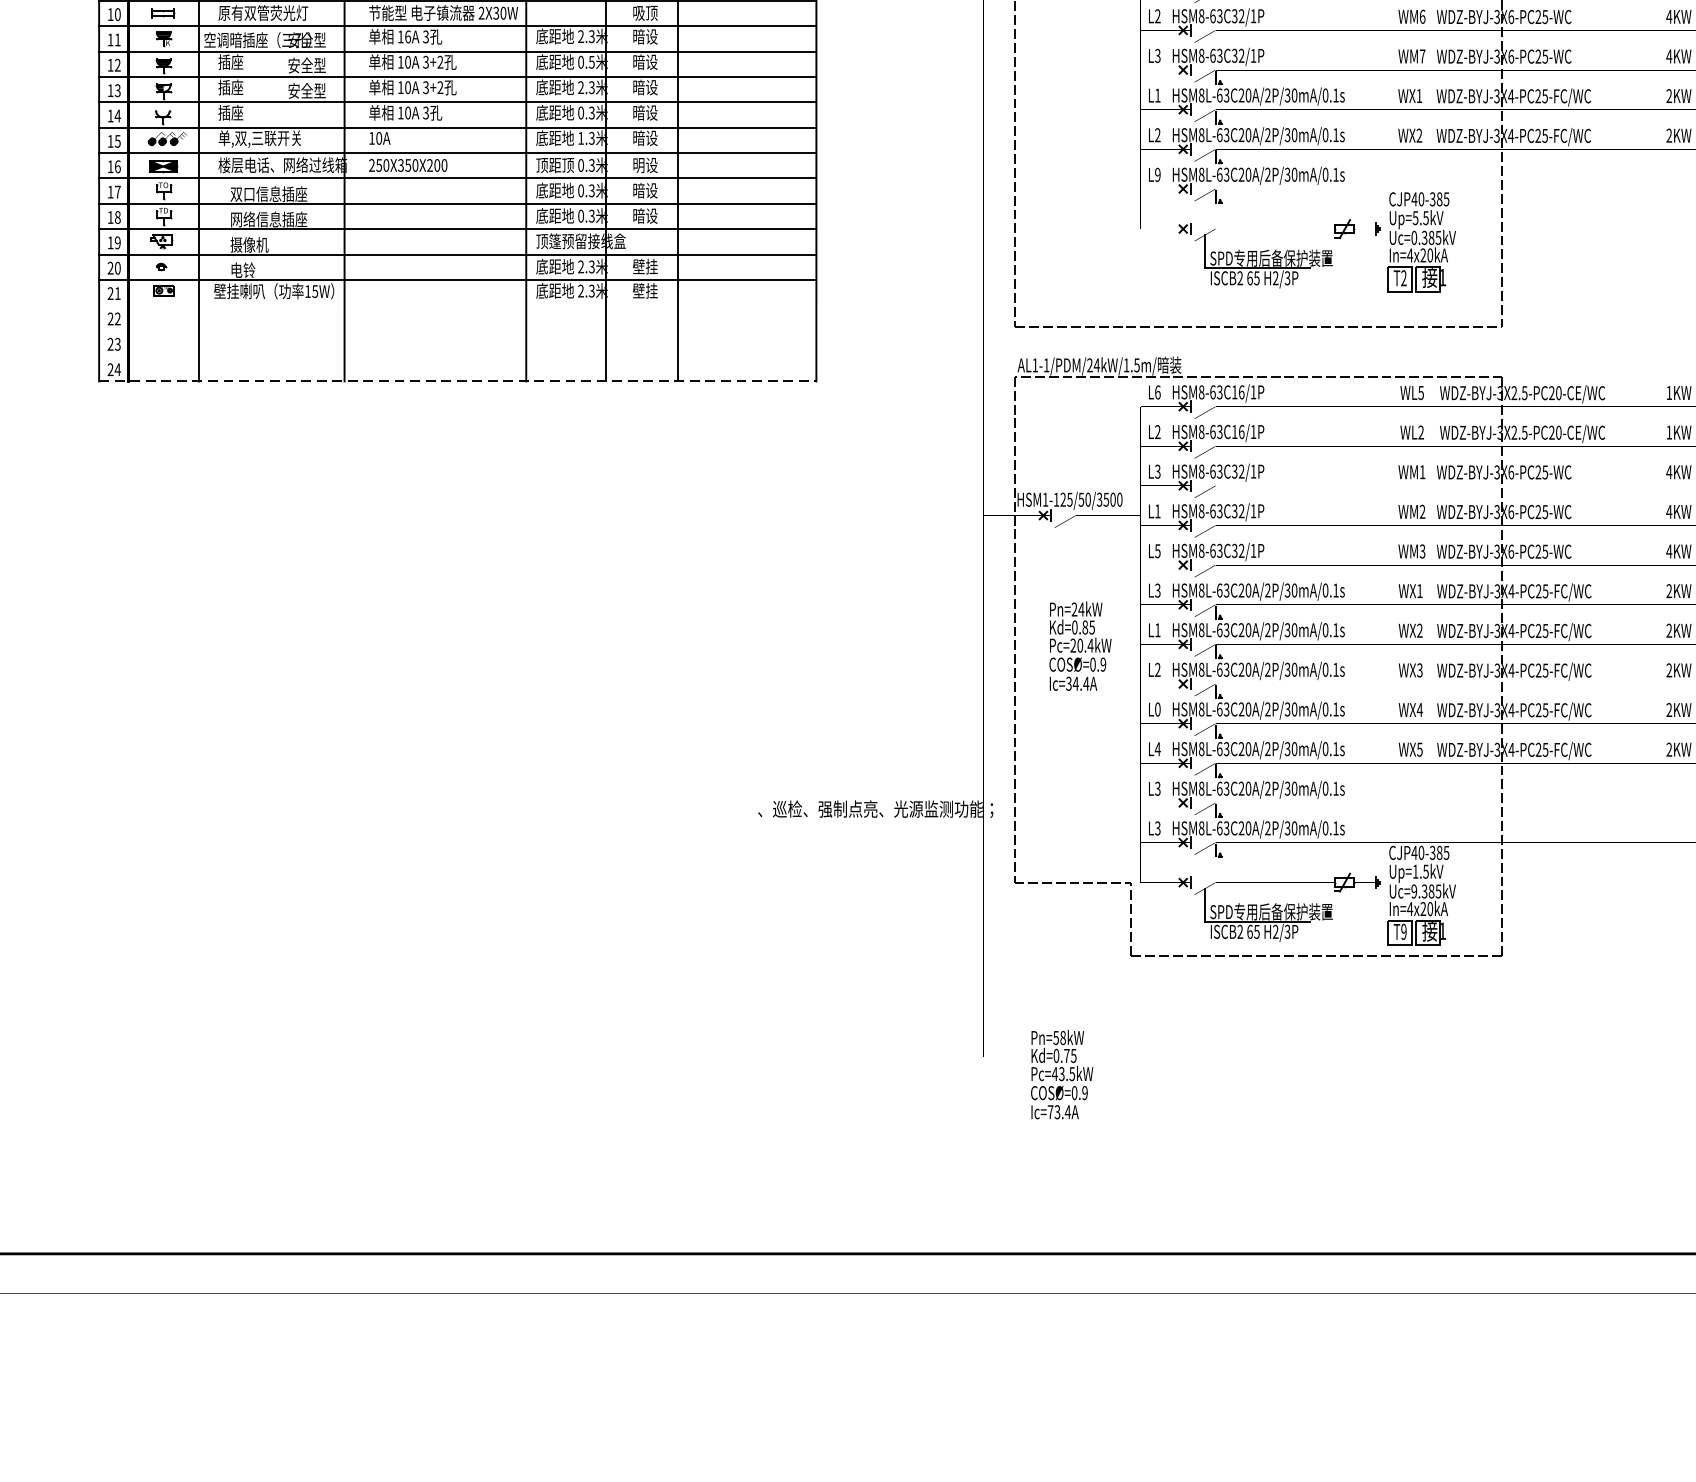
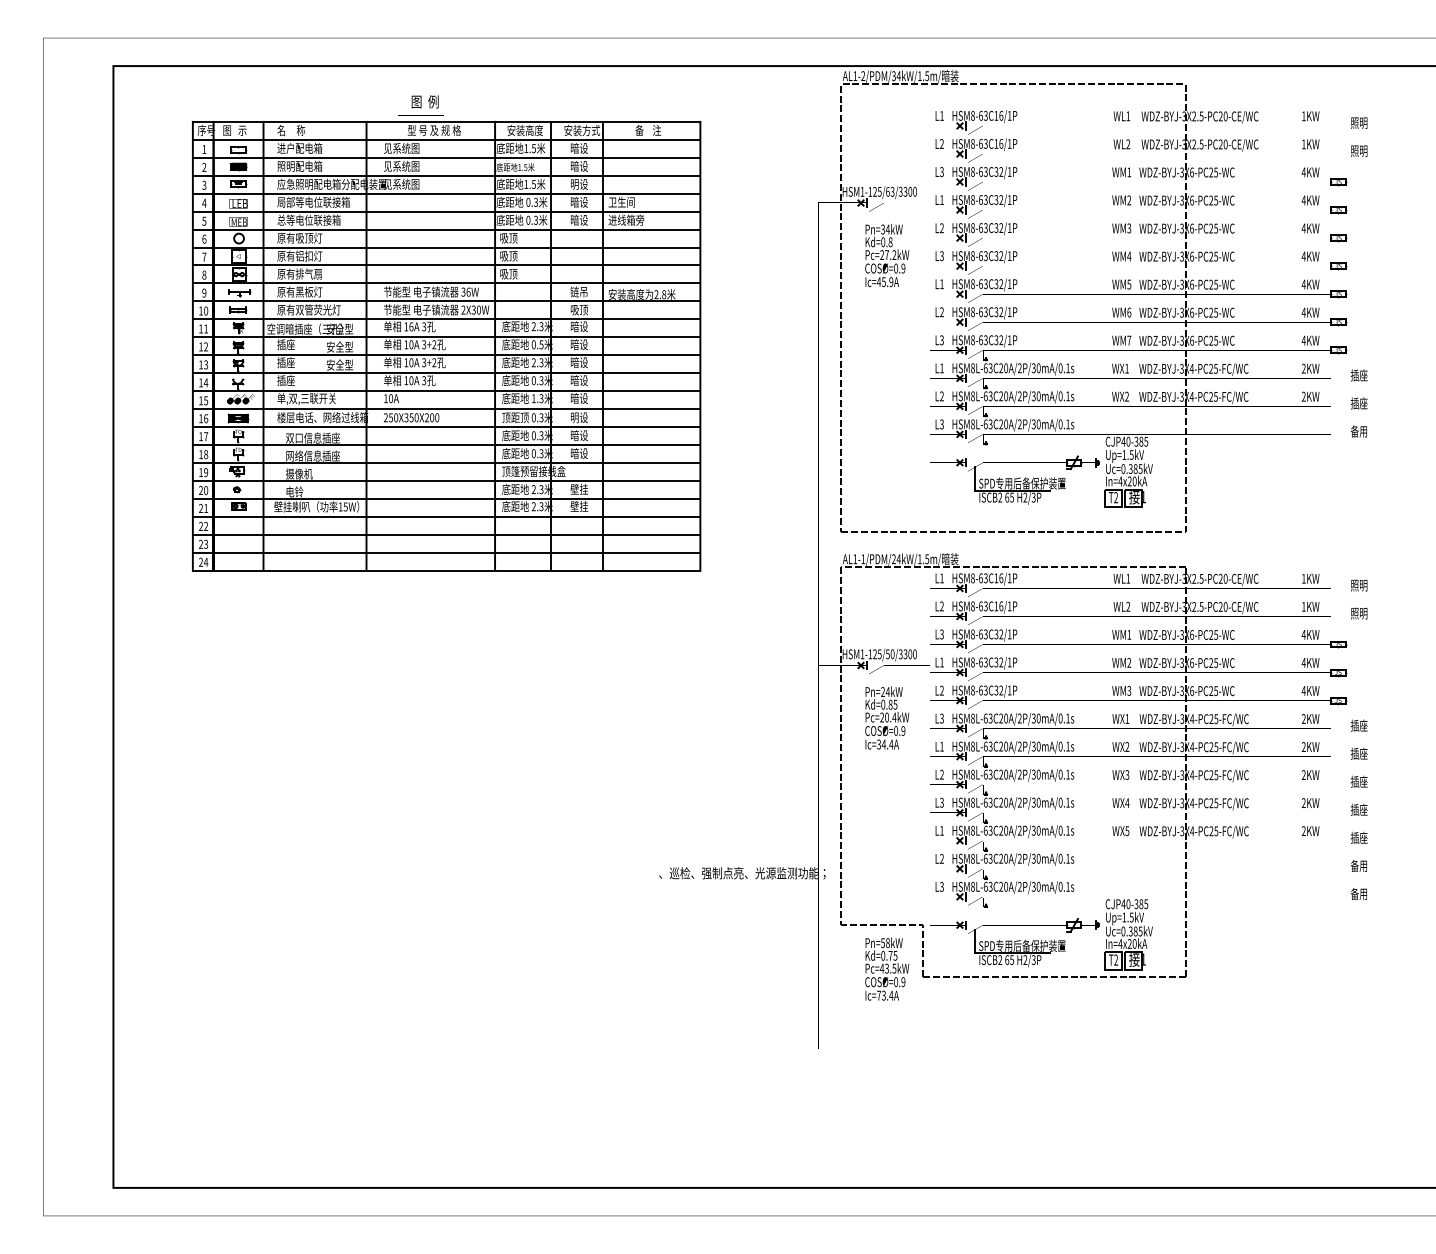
text: (1157, 174) -> (941, 424), L9 -> L3
text: (1415, 218) -> (1124, 455), Up=5.5kV -> Up=1.5kV
line: (457, 304) -> (446, 516), added
line: (457, 330) -> (446, 534), added
line: (457, 355) -> (446, 552), added
line: (457, 381) -> (446, 570), dashed -> solid
text: (1157, 392) -> (941, 578), L6 -> L1
text: (1421, 392) -> (1128, 578), WL5 -> WL1
text: (1106, 498) -> (905, 653), HSM1-125/50/3500 -> HSM1-125/50/3300
text: (1157, 550) -> (941, 690), L5 -> L2
text: (1080, 645) -> (887, 717), moved
text: (1157, 709) -> (941, 802), L0 -> L3
text: (1157, 748) -> (941, 830), L4 -> L1
text: (1157, 789) -> (941, 859), L3 -> L2
text: (1414, 891) -> (1123, 931), Uc=9.385kV -> Uc=0.385kV
text: (1403, 932) -> (1115, 960), T9 -> T2
text: (1062, 1073) -> (887, 968), moved

